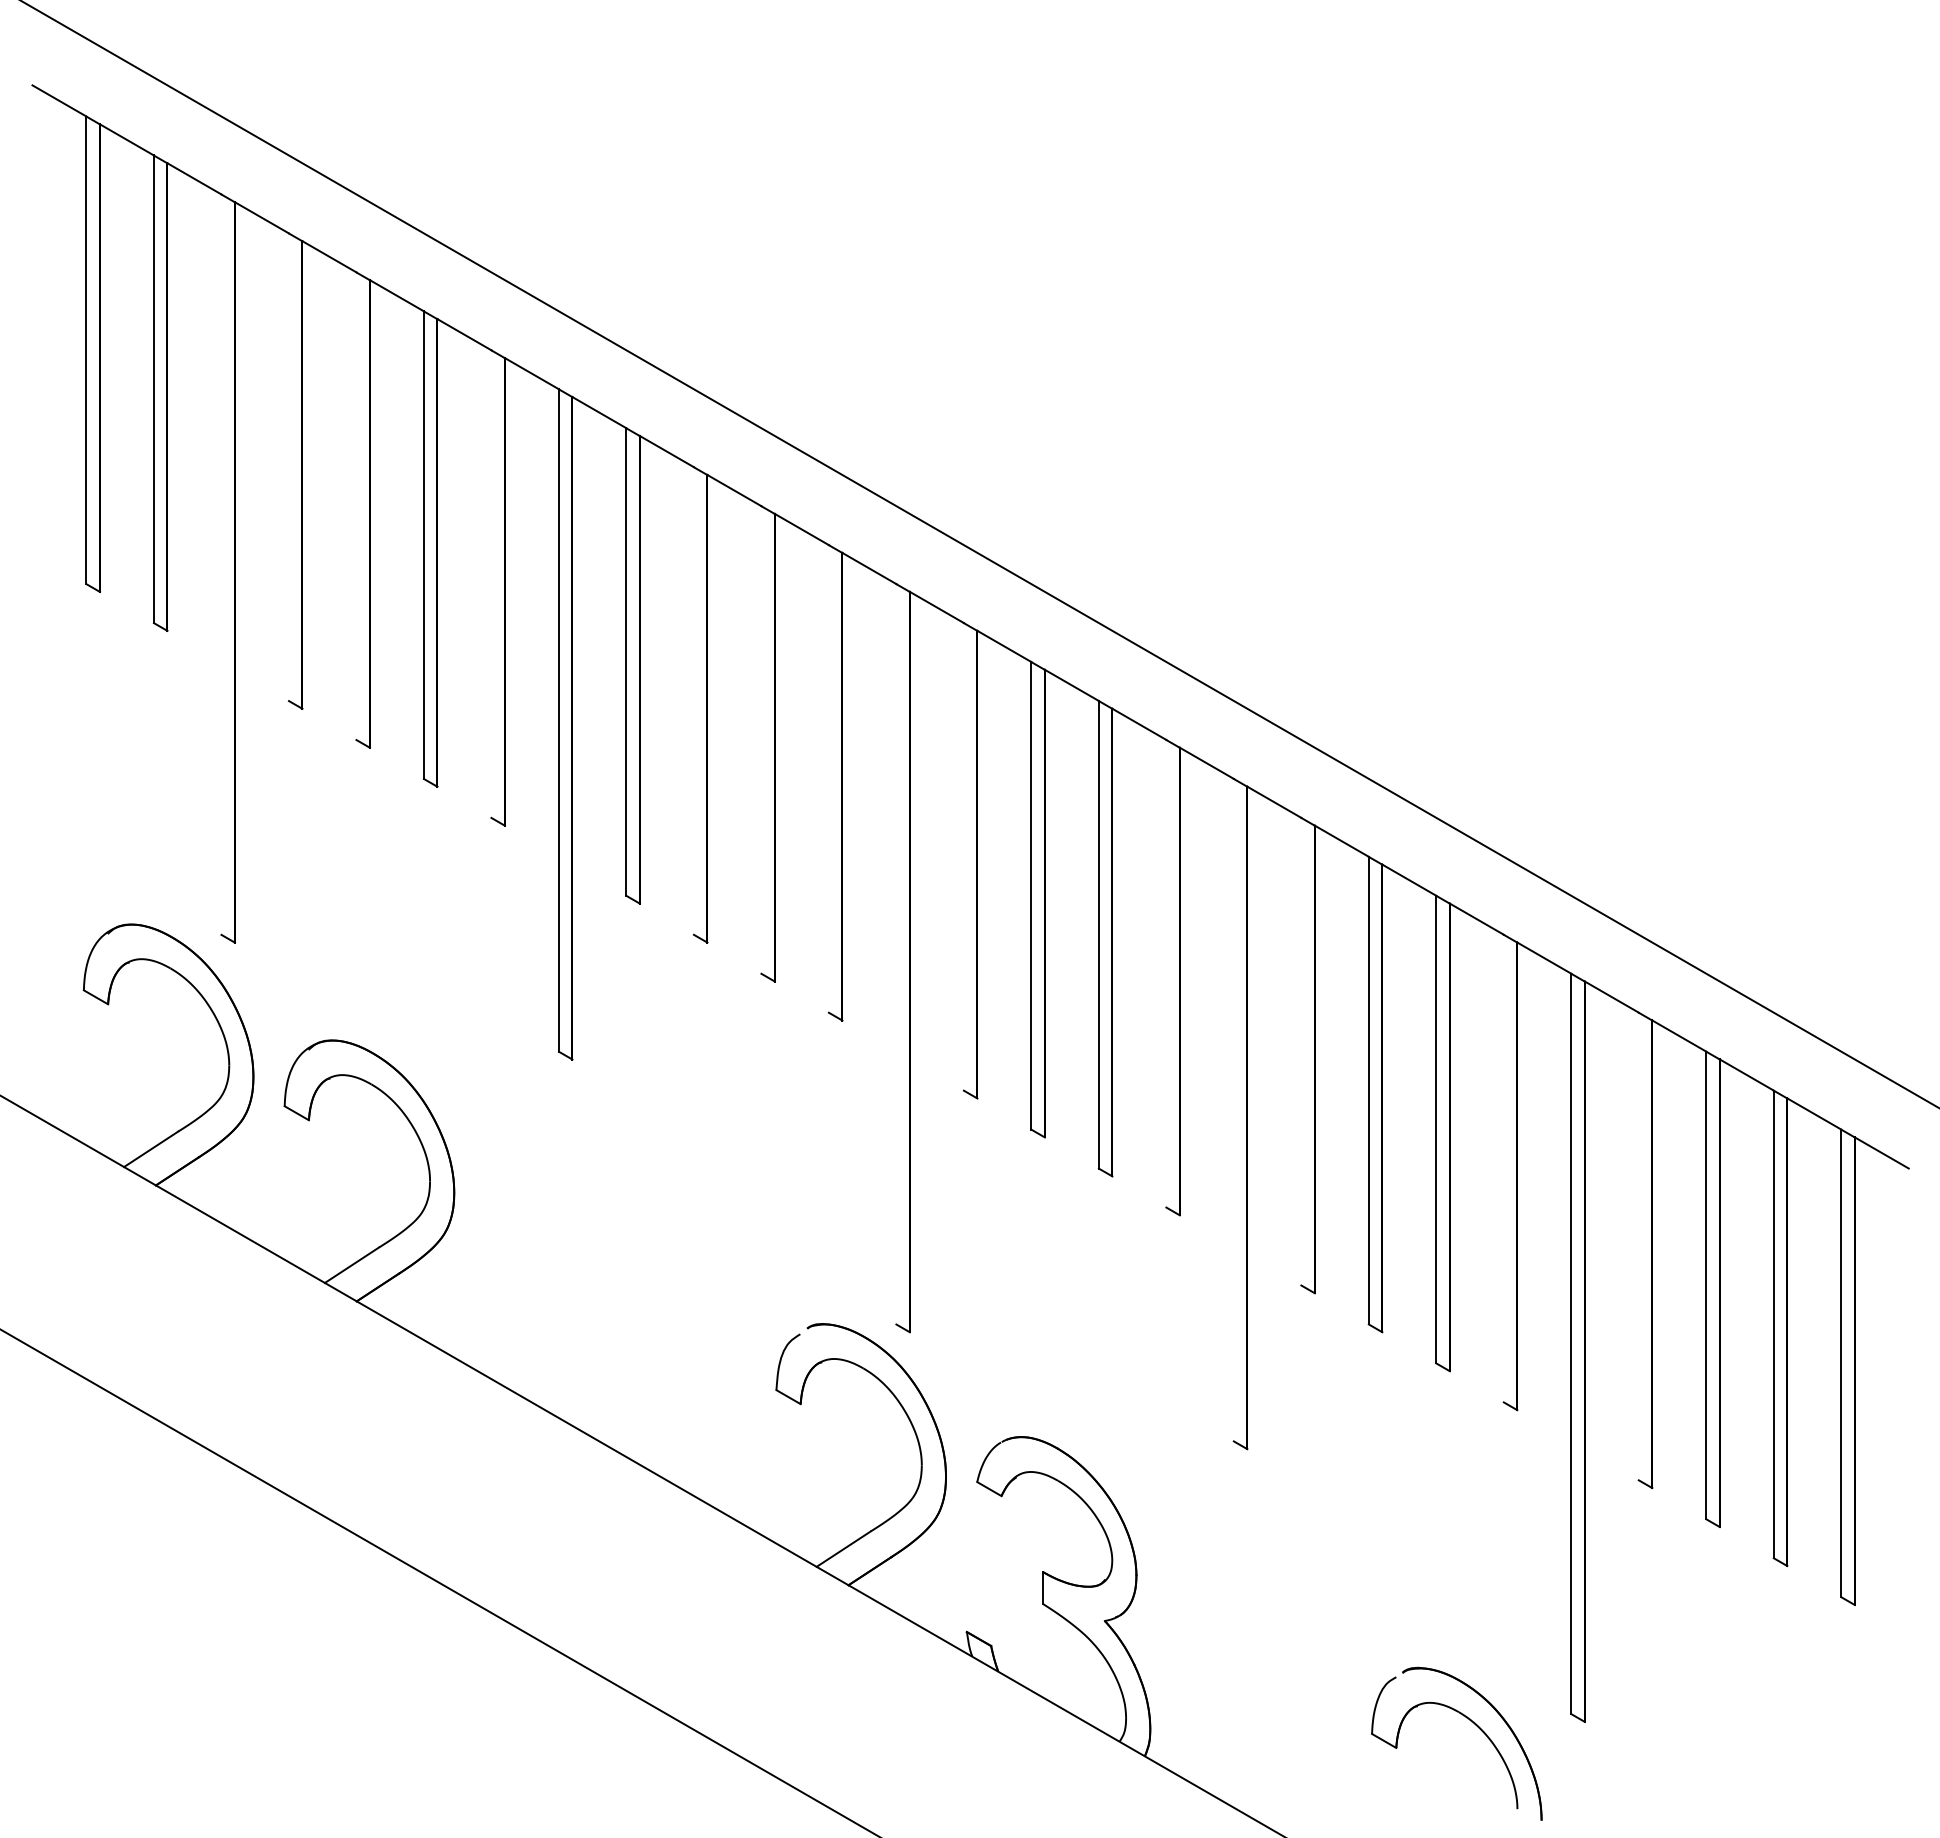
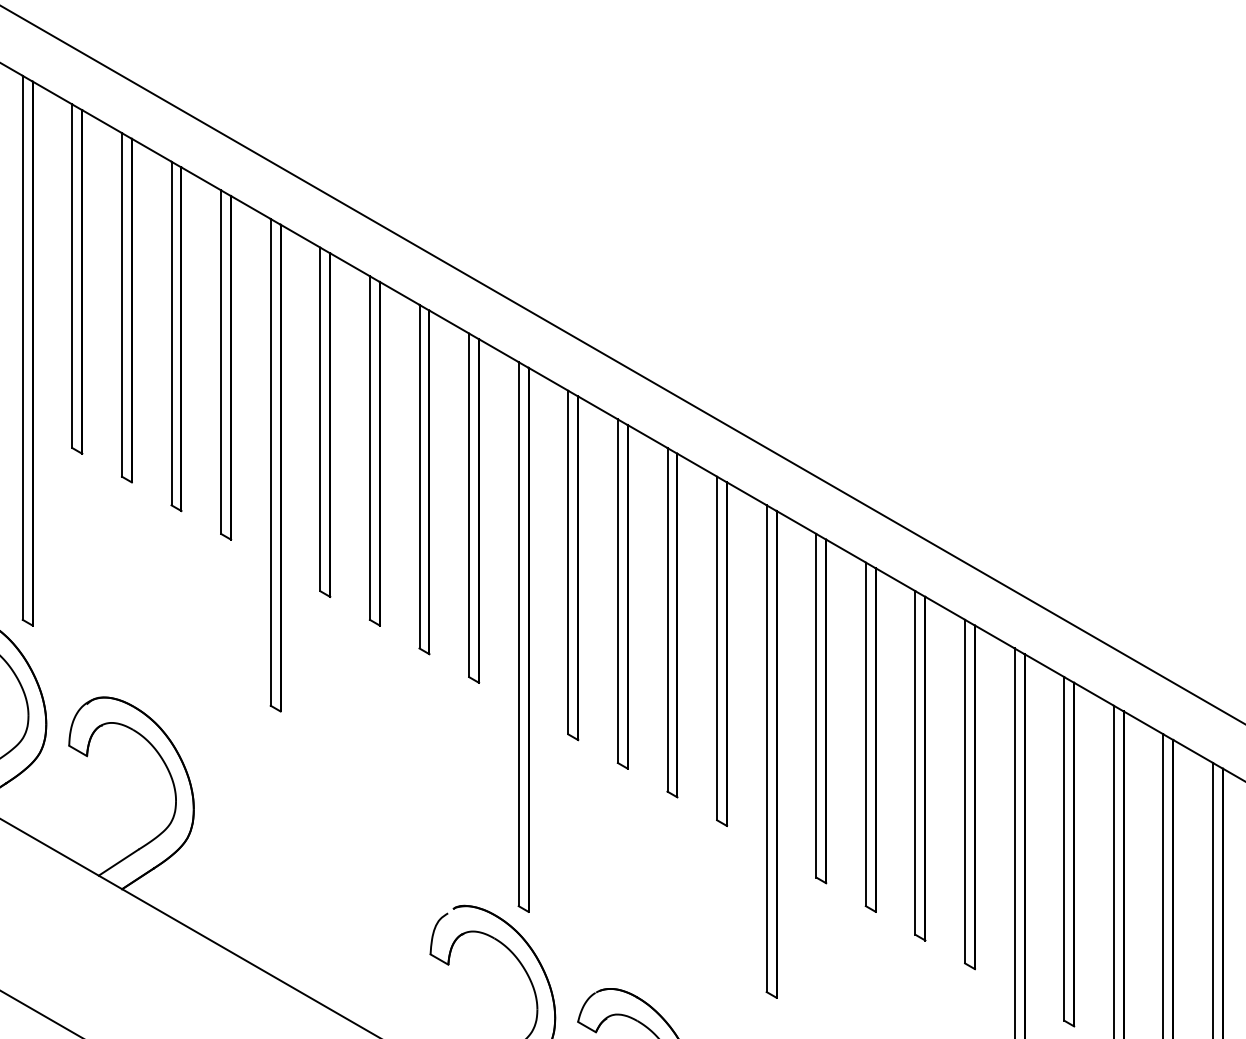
line: (288, 467) -> (72, 276), added
line: (356, 506) -> (121, 305), added
line: (221, 564) -> (22, 347), added
line: (491, 583) -> (221, 361), added
line: (693, 700) -> (369, 447), added
line: (761, 739) -> (419, 476), added
line: (828, 778) -> (468, 504), added
line: (963, 856) -> (568, 562), added
line: (896, 954) -> (518, 634), added
line: (1166, 973) -> (717, 648), added
line: (1301, 1051) -> (816, 705), added
line: (1233, 1109) -> (766, 748), added
line: (1503, 1168) -> (964, 791), added
line: (1638, 1246) -> (1064, 848), added

